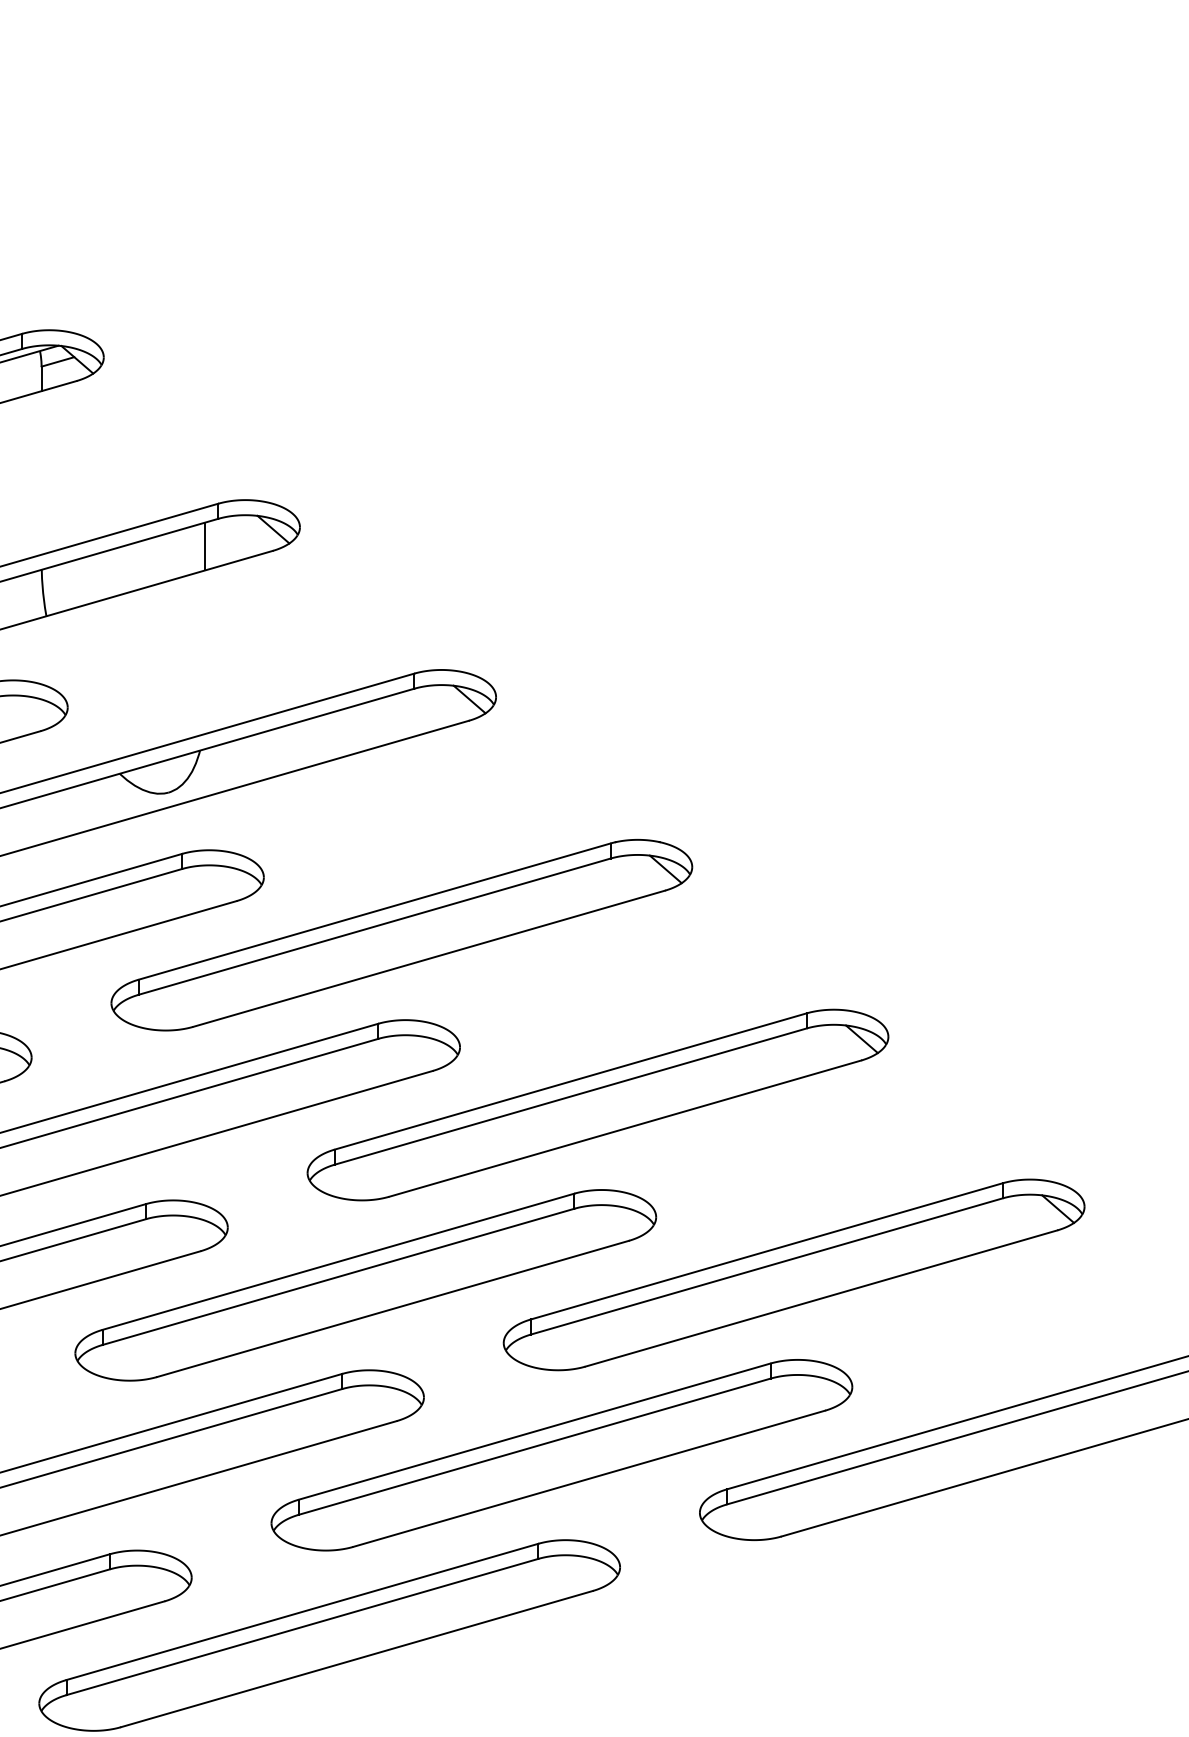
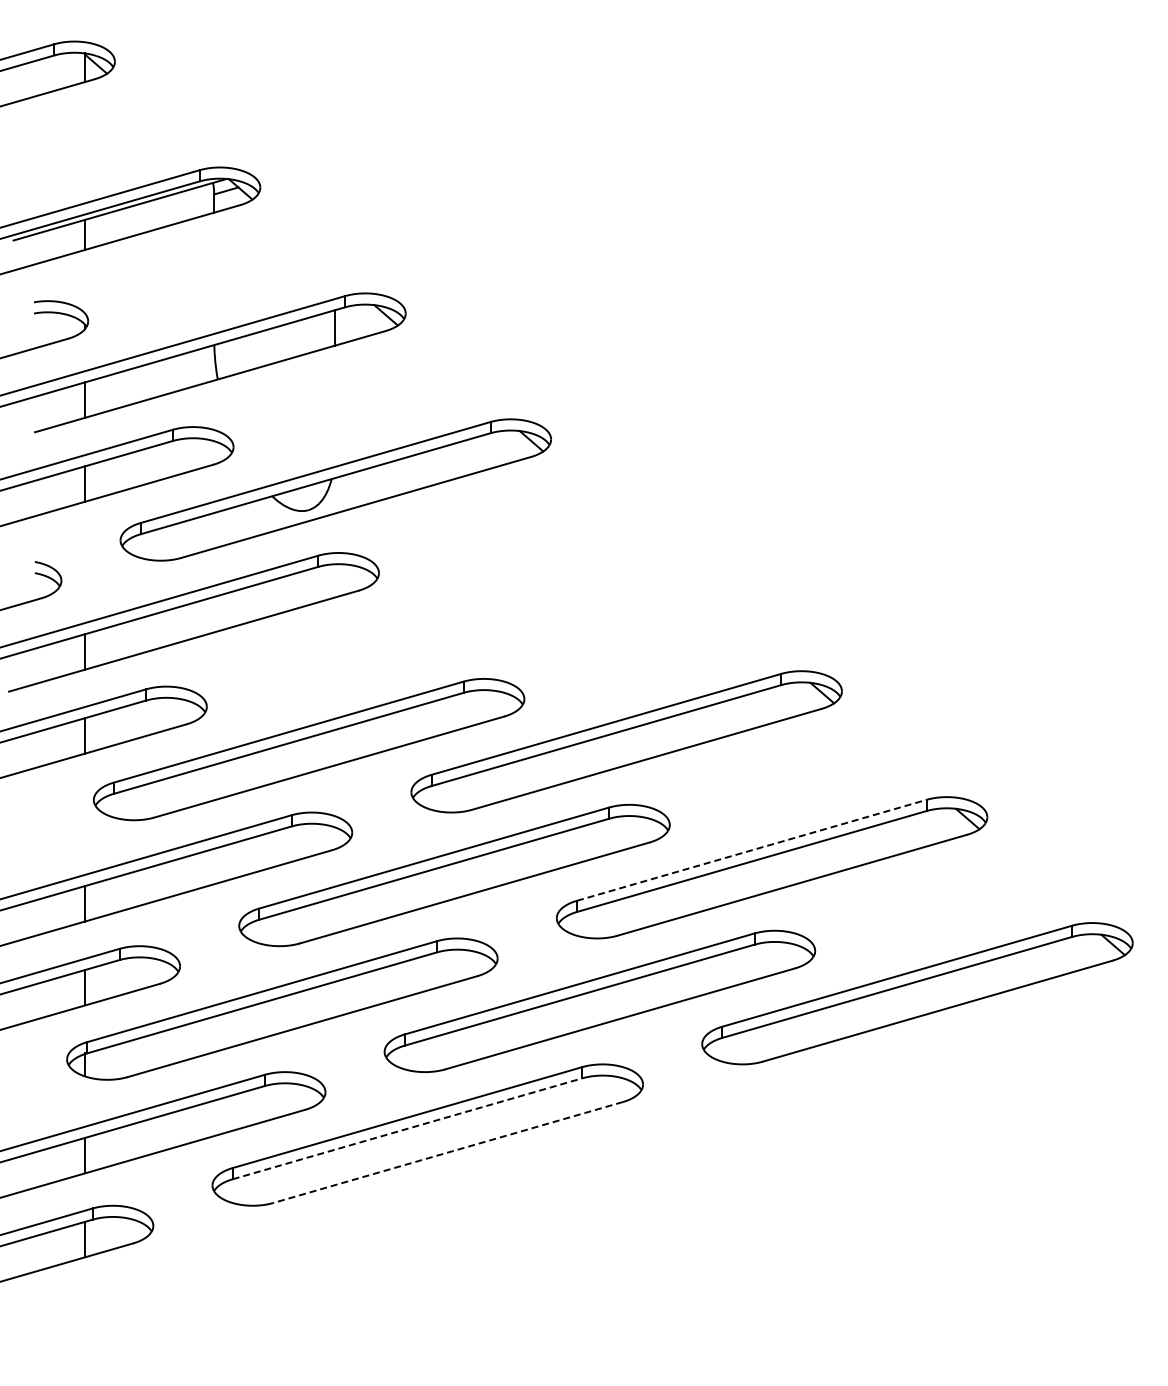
part: (402, 934) -> (481, 615), removed
line: (767, 1251) -> (752, 850), solid -> dashed
line: (303, 1626) -> (408, 1128), solid -> dashed
line: (356, 1659) -> (447, 1152), solid -> dashed

